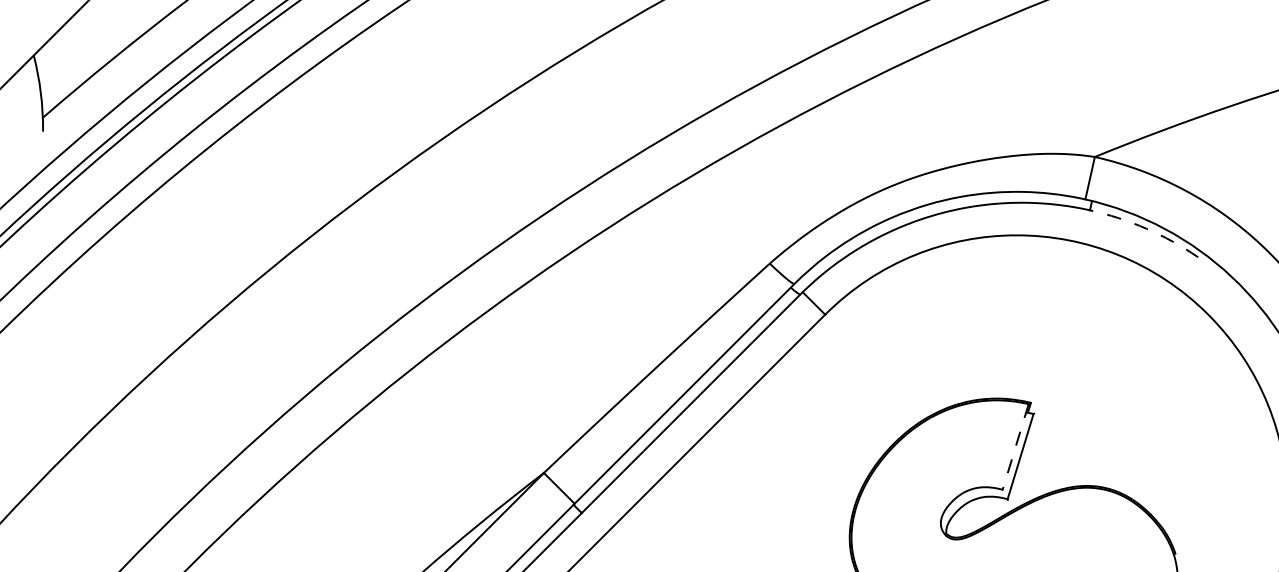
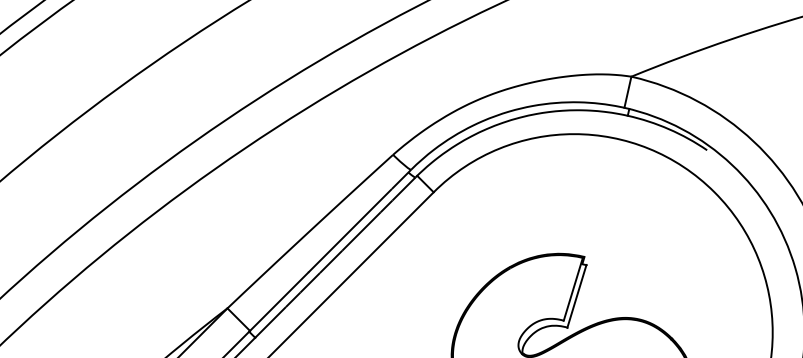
arc: (1146, 228) -> (669, 129), dashed -> solid
line: (1015, 446) -> (573, 288), dashed -> solid

